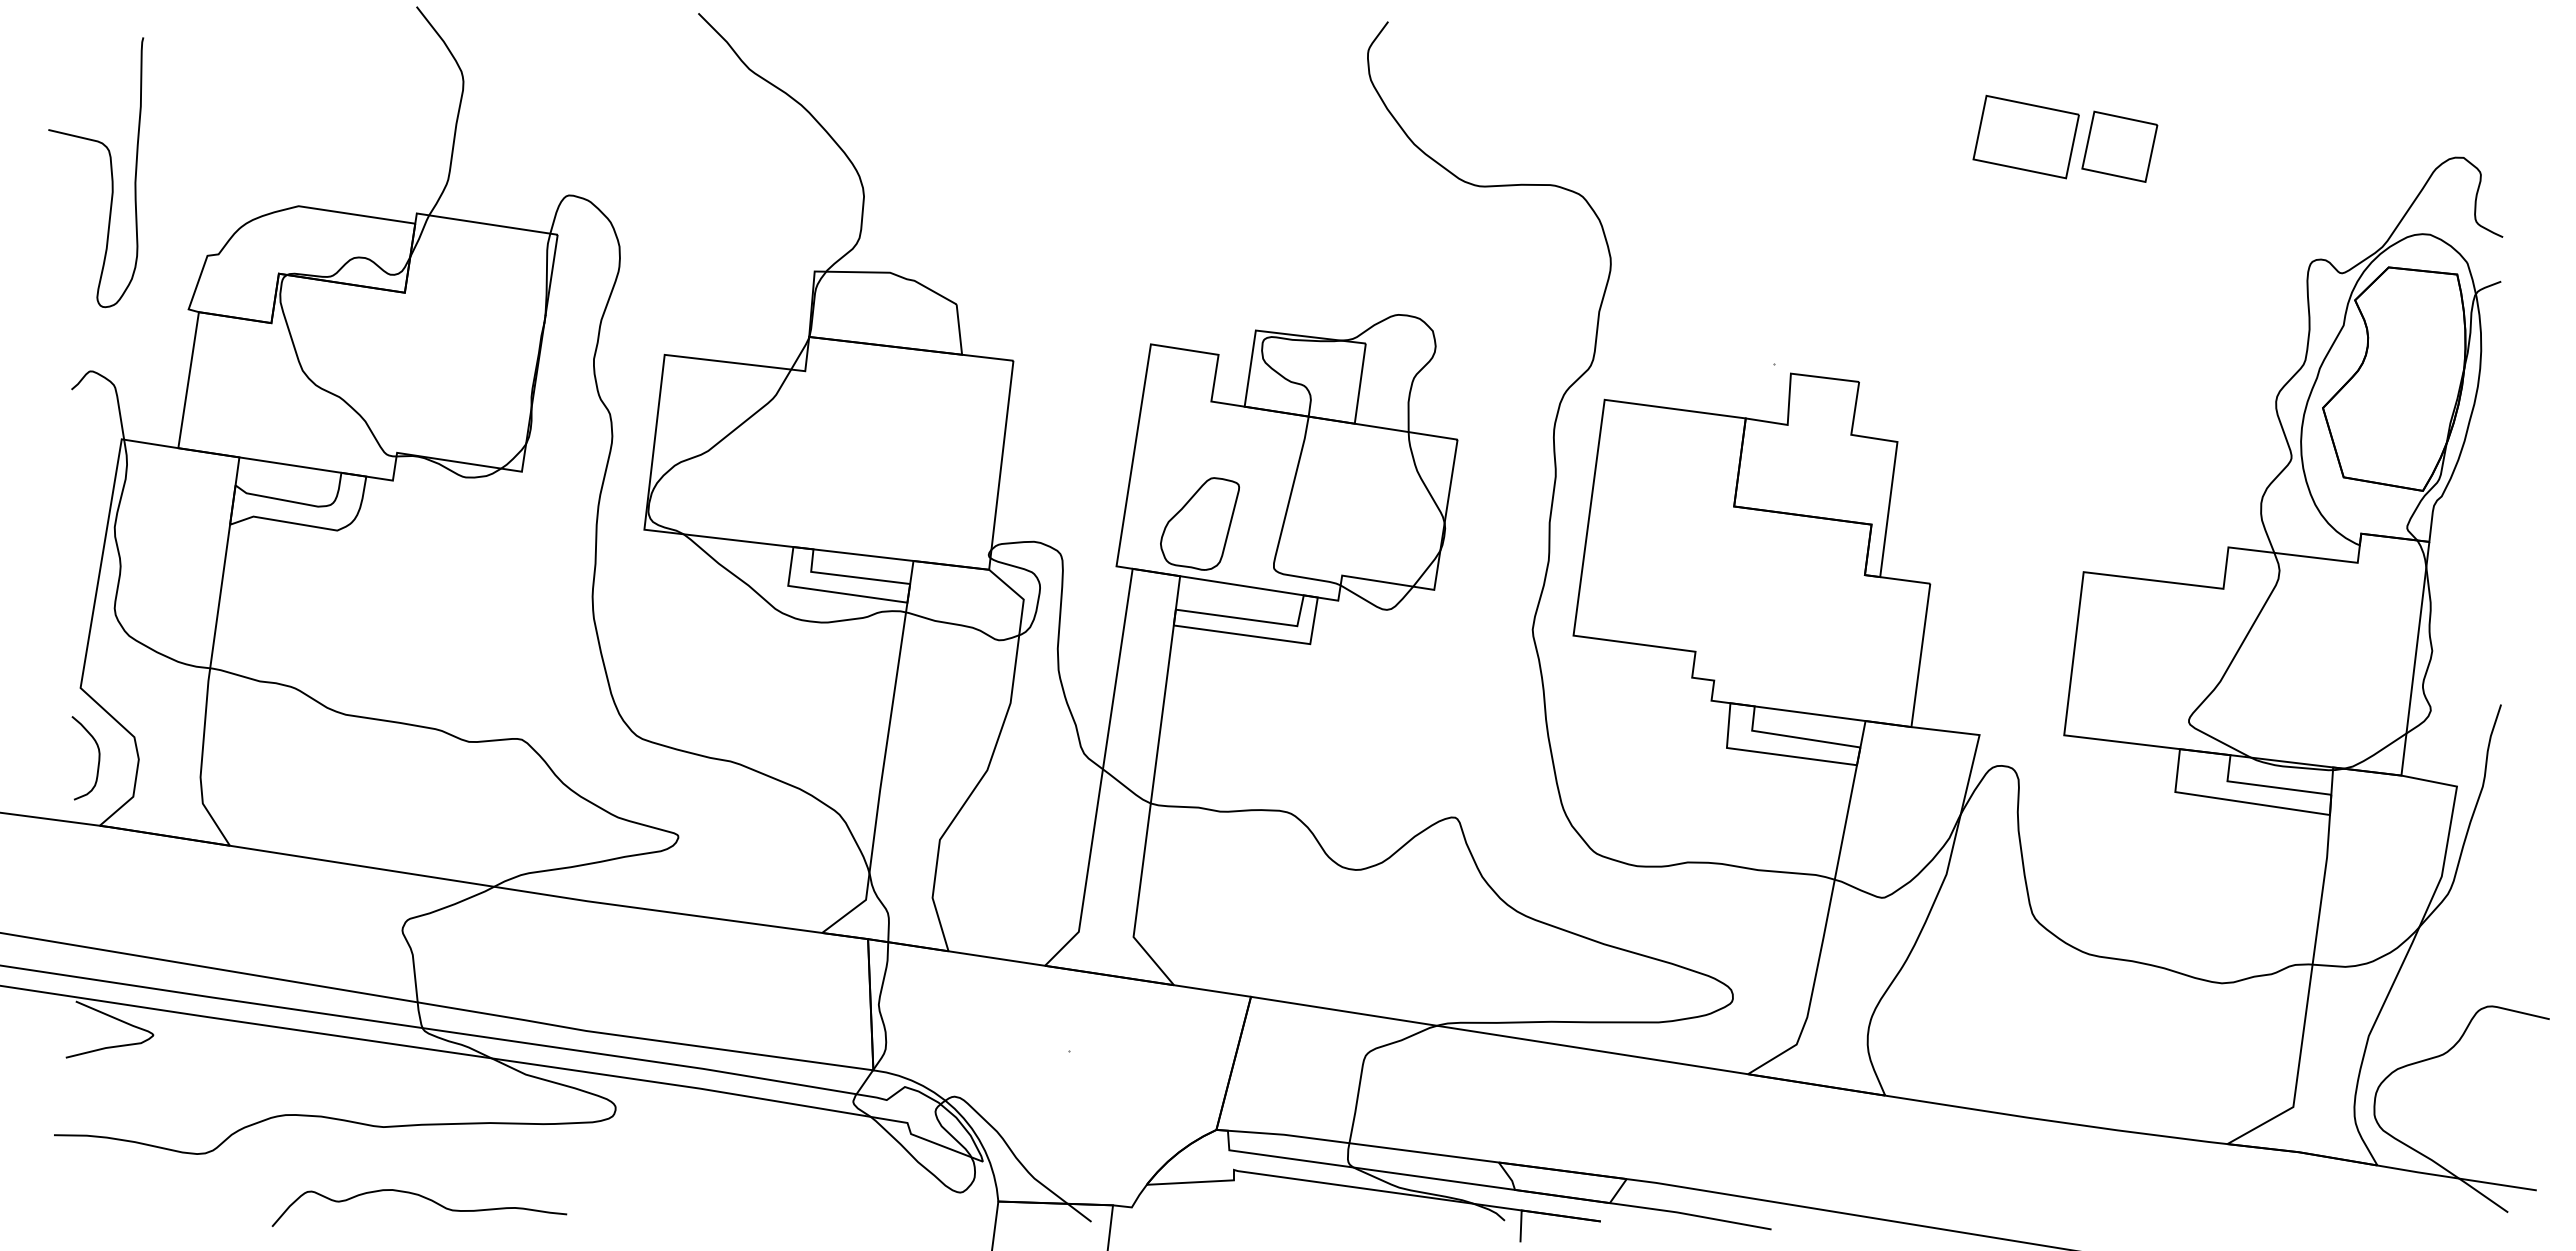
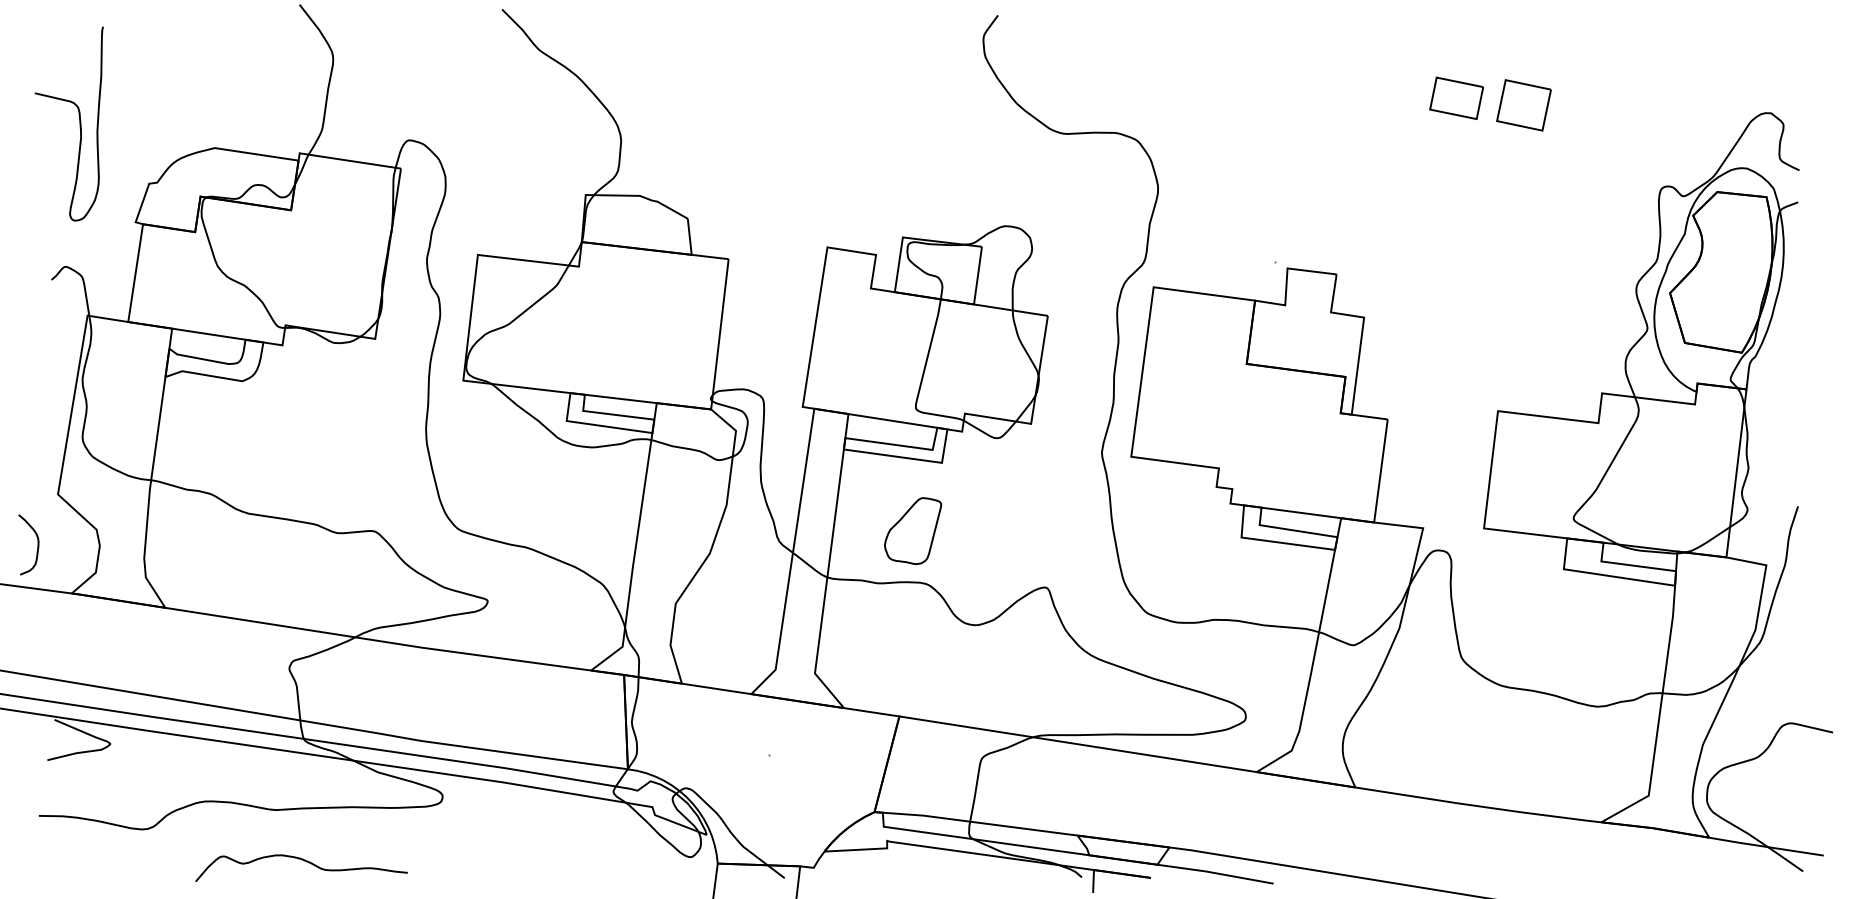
part: (2025, 136) -> (1456, 97), size x0.7
part: (1200, 523) -> (913, 530), moved
curve: (98, 758) -> (37, 545), moved

